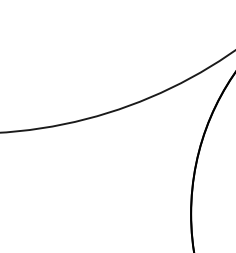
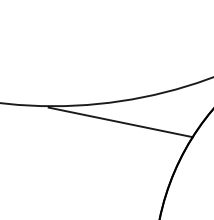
line: (132, 126) -> (119, 122), added

